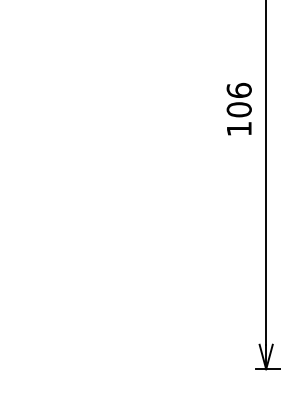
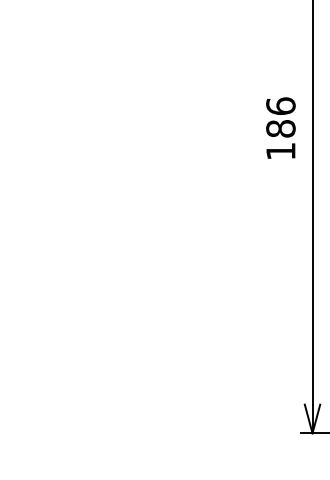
text: (239, 109) -> (281, 128), 106 -> 186

